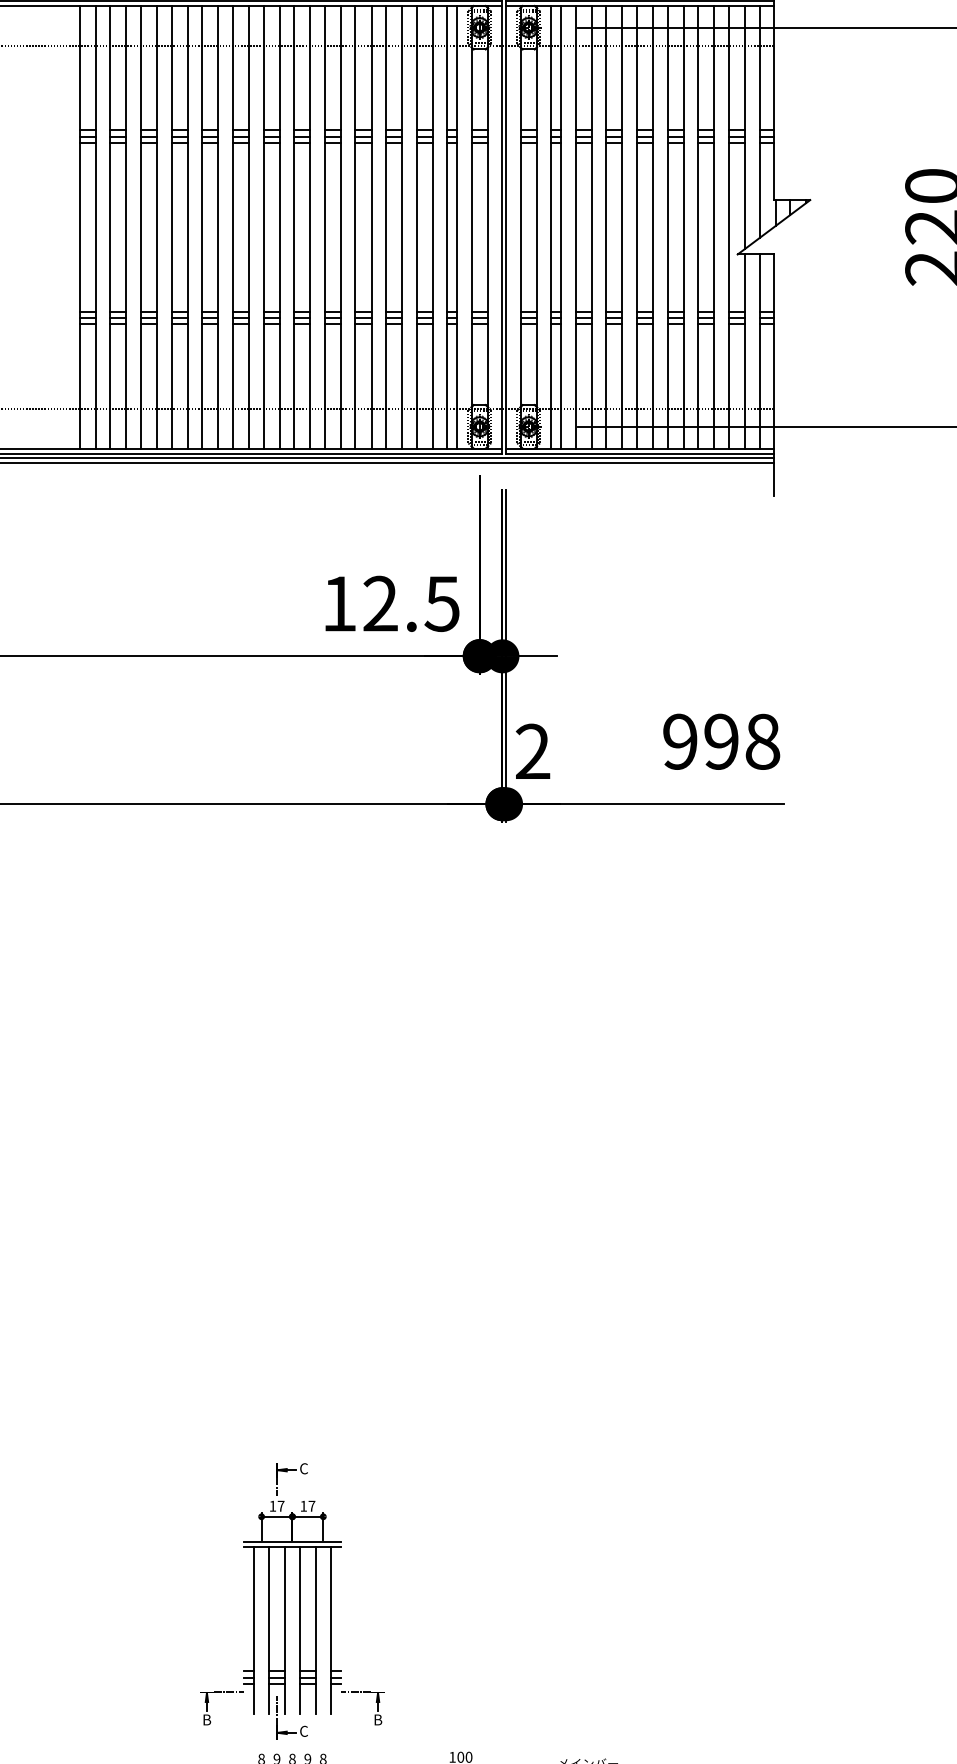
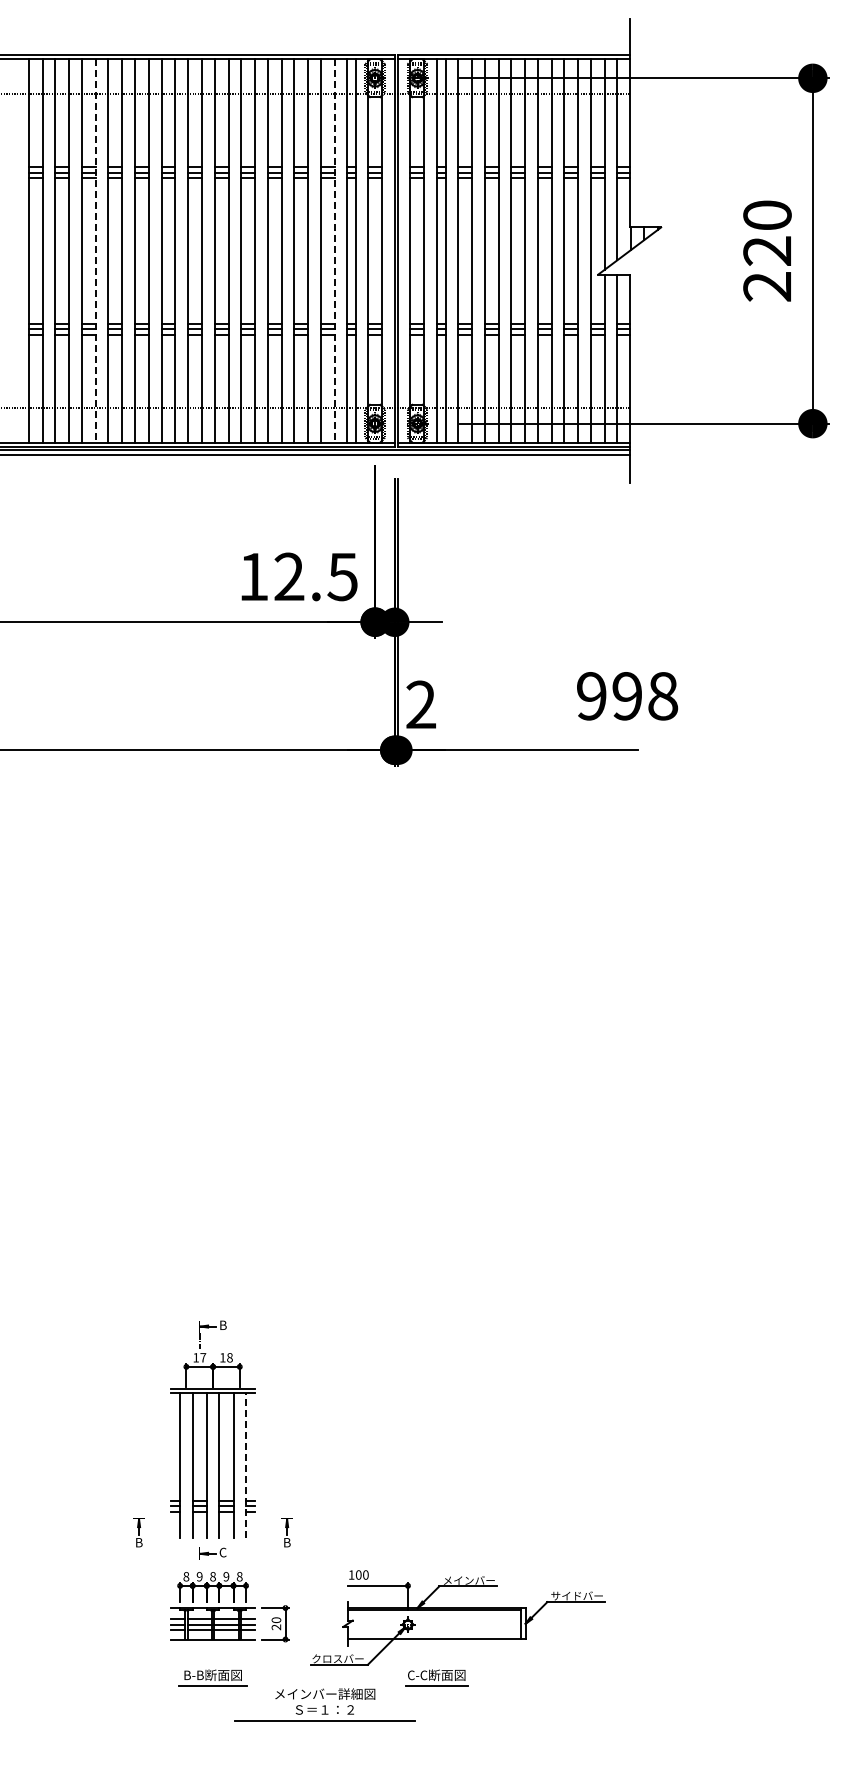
line: (156, 227) -> (95, 251), solid -> dashed
line: (432, 227) -> (334, 251), solid -> dashed
text: (721, 742) -> (627, 696), moved
text: (303, 1468) -> (222, 1325), C -> B
text: (311, 1505) -> (229, 1357), 17 -> 18
line: (331, 1629) -> (246, 1464), solid -> dashed
line: (228, 1691) -> (157, 1518), removed
line: (355, 1691) -> (267, 1518), removed
line: (276, 1710) -> (199, 1534), removed

